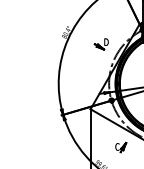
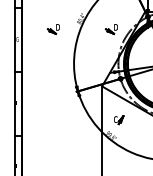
part: (34, 44) -> (52, 29), added
part: (121, 147) -> (119, 120), moved

